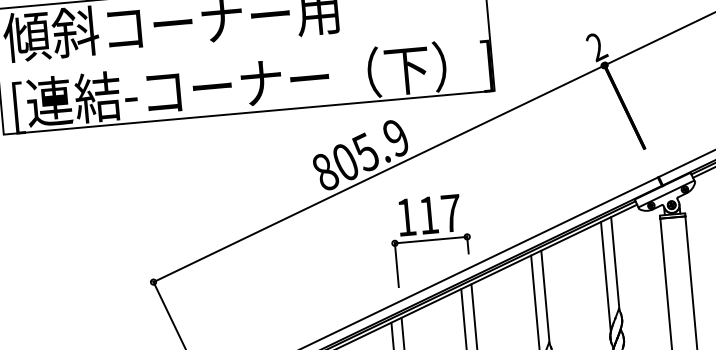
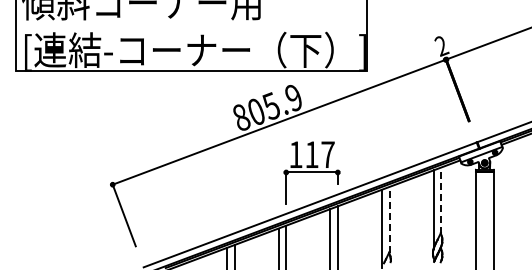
line: (615, 263) -> (441, 200), solid -> dashed
line: (545, 296) -> (389, 219), solid -> dashed

